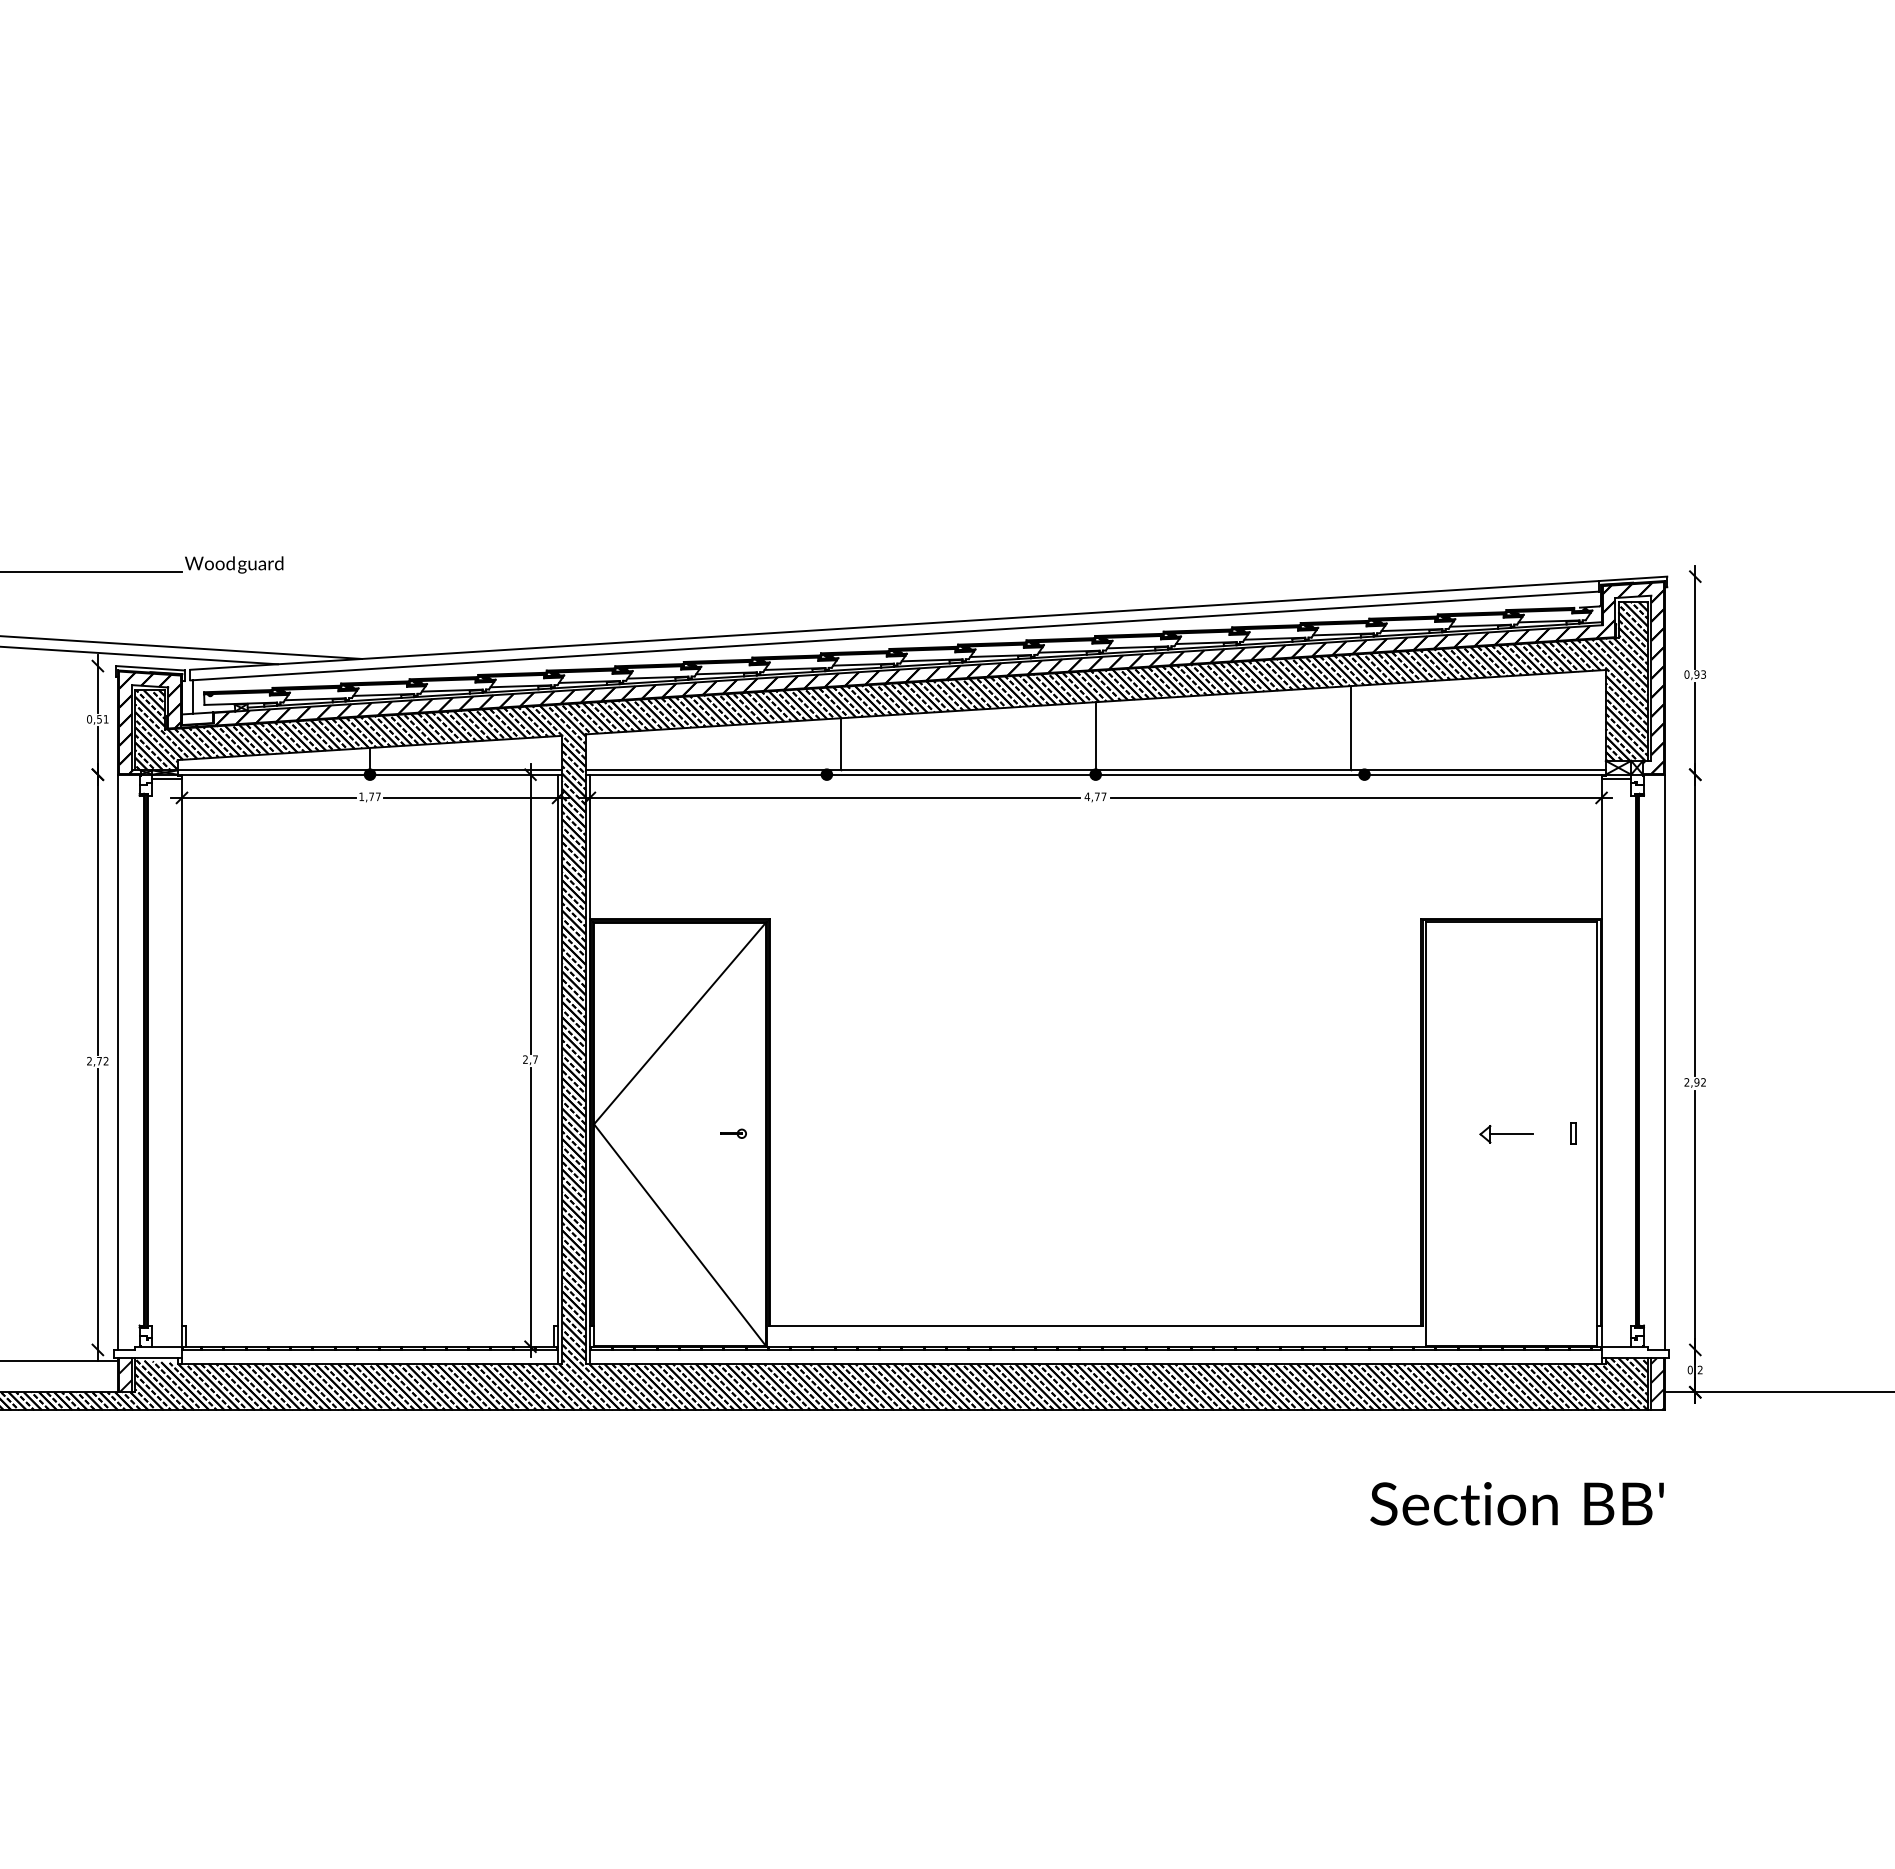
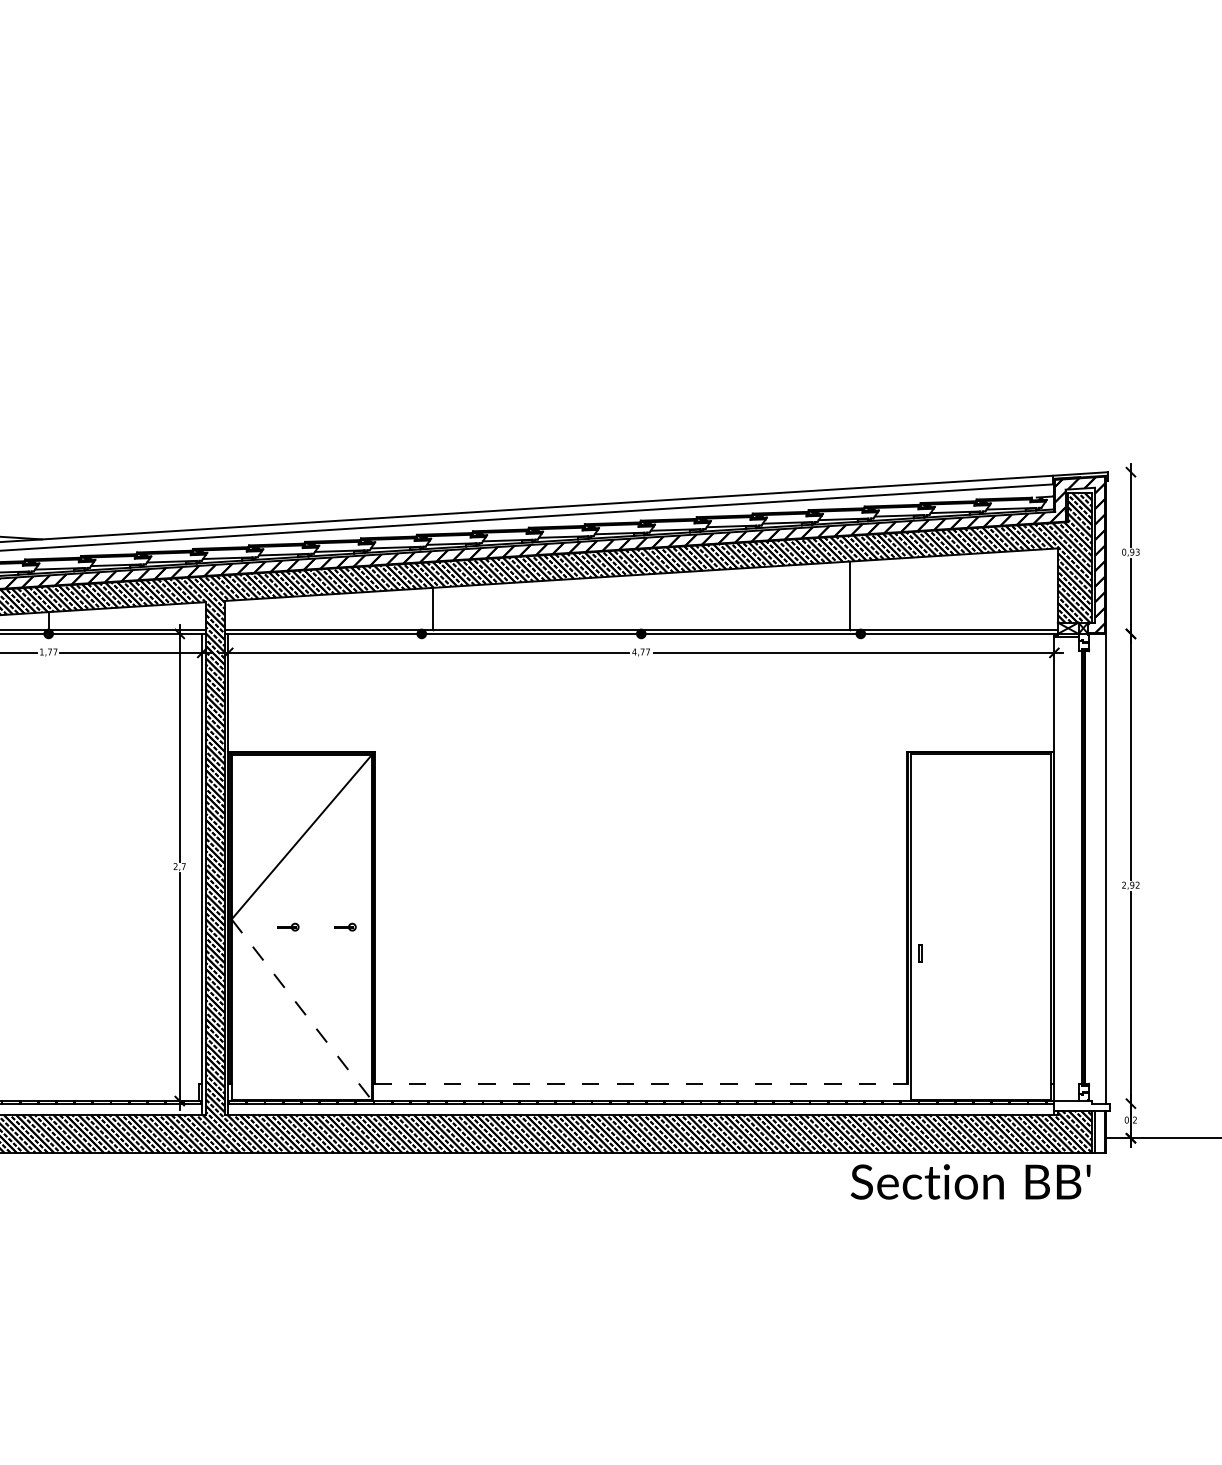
line: (1095, 736) -> (641, 602), removed
part: (663, 1133) -> (288, 926), added
part: (1573, 1133) -> (920, 953), moved
part: (1506, 1134) -> (976, 927), removed
line: (680, 1235) -> (302, 1010), solid -> dashed
line: (1095, 1325) -> (641, 1083), solid -> dashed
hatch: (1657, 1384) -> (1100, 1131), removed
text: (1516, 1503) -> (970, 1181), moved

